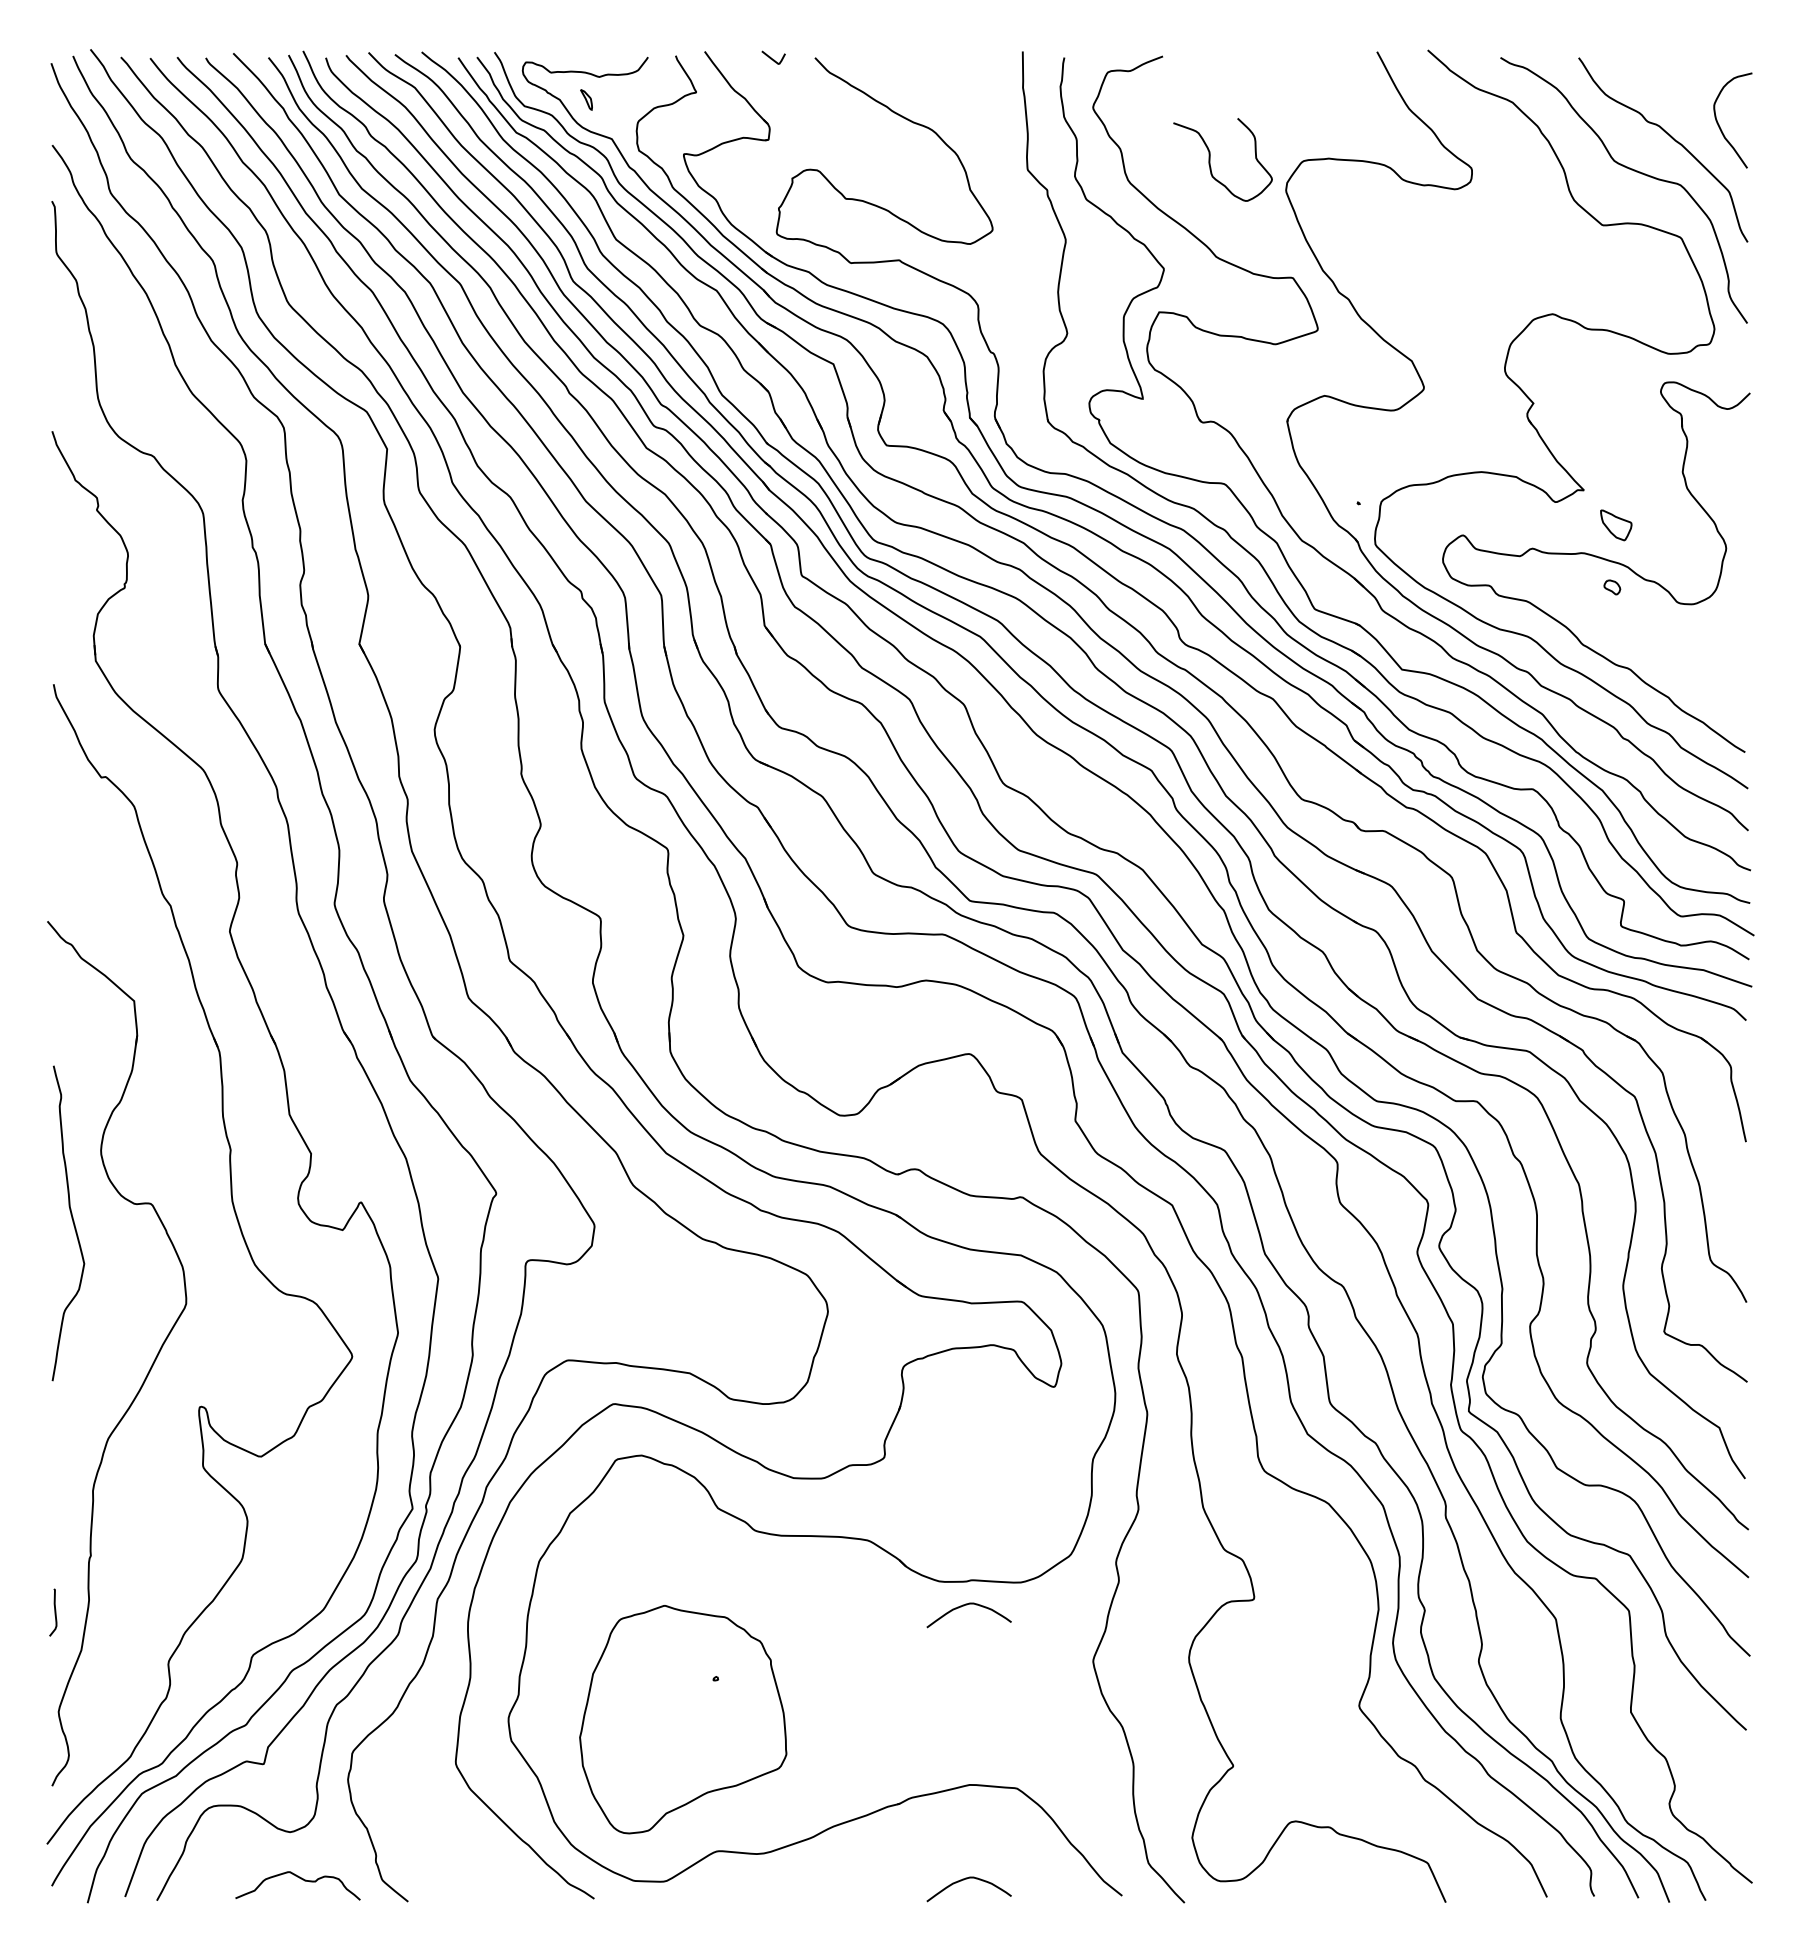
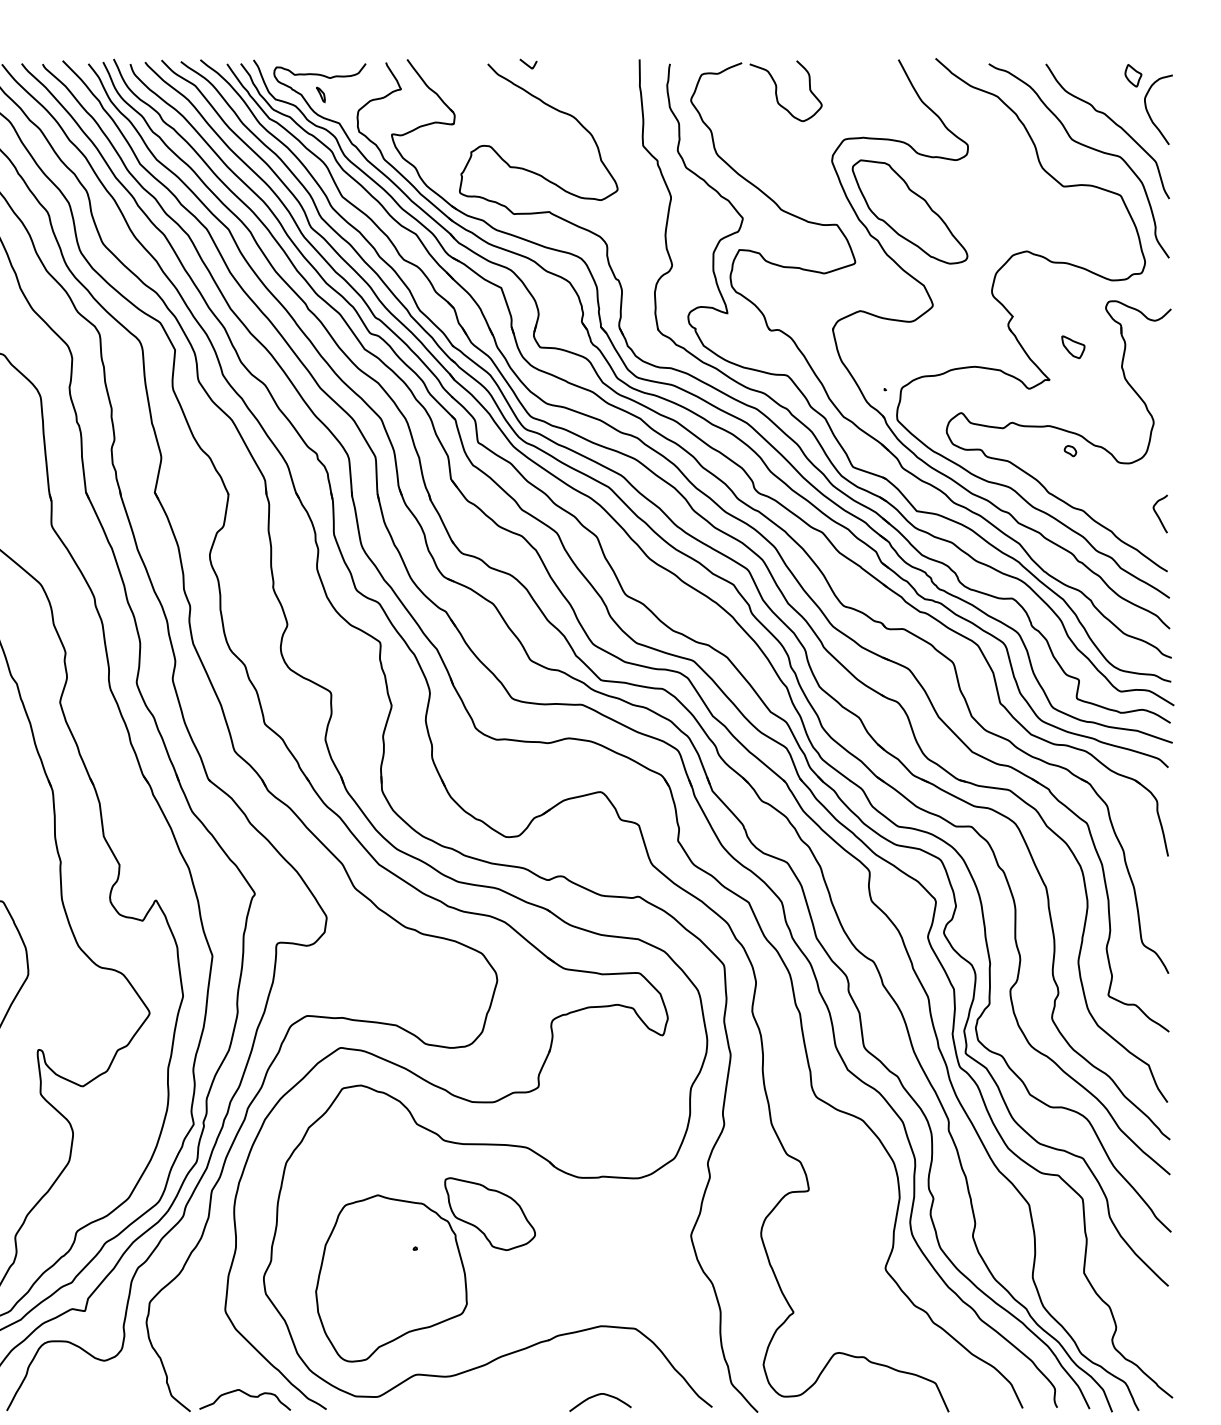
curve: (772, 58) -> (527, 64), moved
part: (1698, 73) -> (1133, 75), added
curve: (1210, 159) -> (776, 90), moved
part: (1392, 259) -> (909, 211), added
part: (1616, 525) -> (1073, 347), moved
curve: (1732, 675) -> (1158, 515), added
curve: (964, 1606) -> (597, 1195), removed
part: (817, 1631) -> (489, 1214), added
curve: (302, 1880) -> (248, 1396), moved

